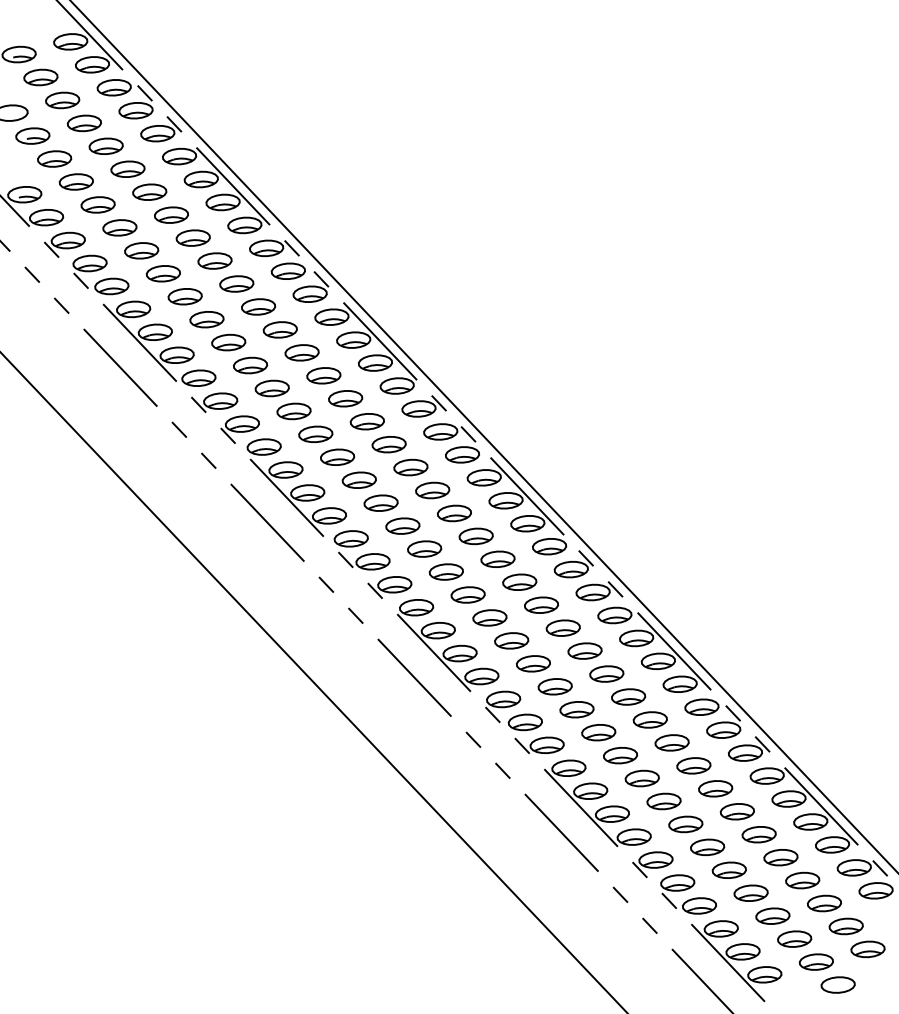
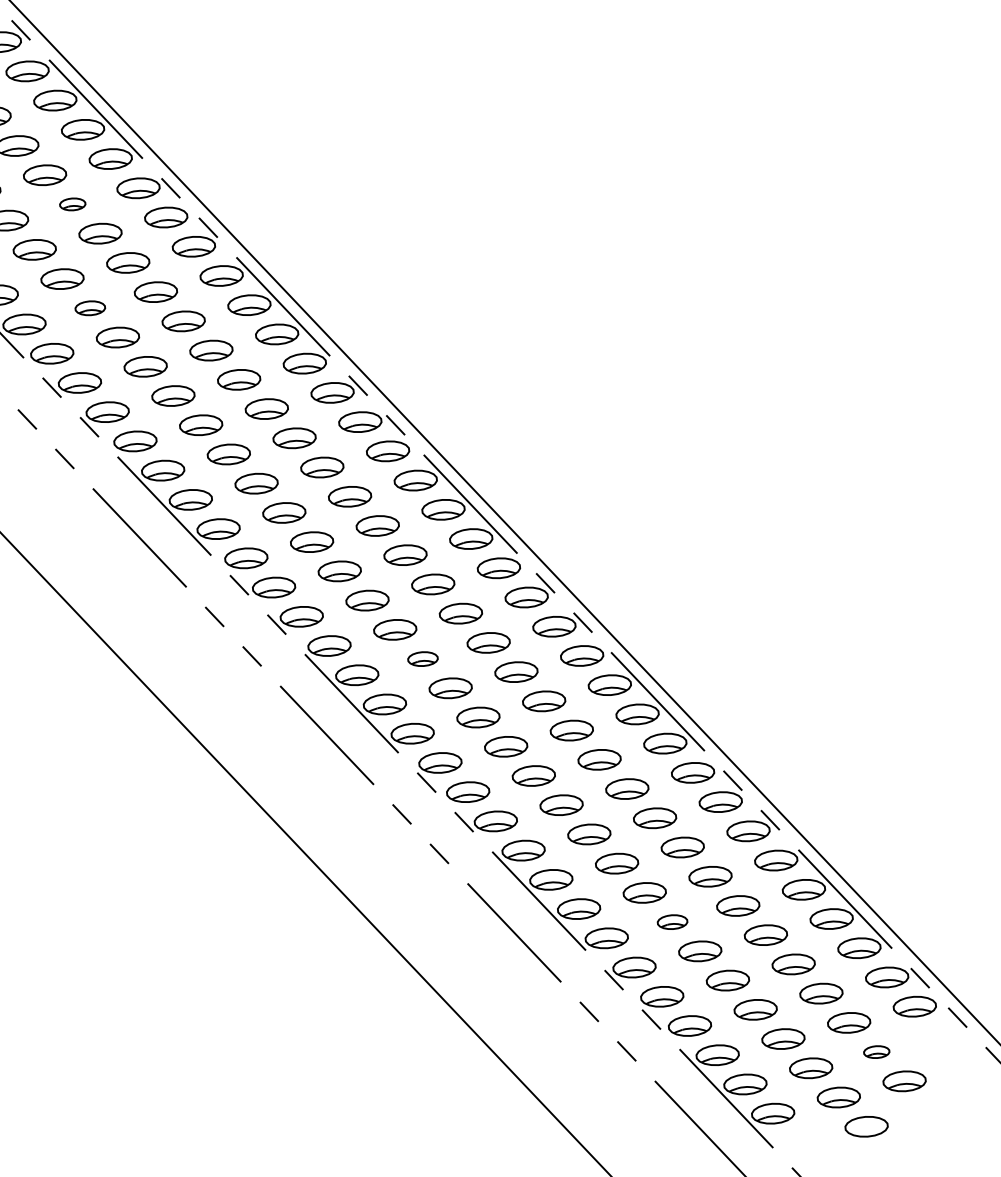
part: (214, 260) -> (72, 203), size x0.6
part: (228, 342) -> (89, 308), size x0.7
part: (489, 617) -> (422, 658), size x0.7
part: (685, 824) -> (672, 922), size x0.7
part: (845, 926) -> (875, 1052), size x0.6

